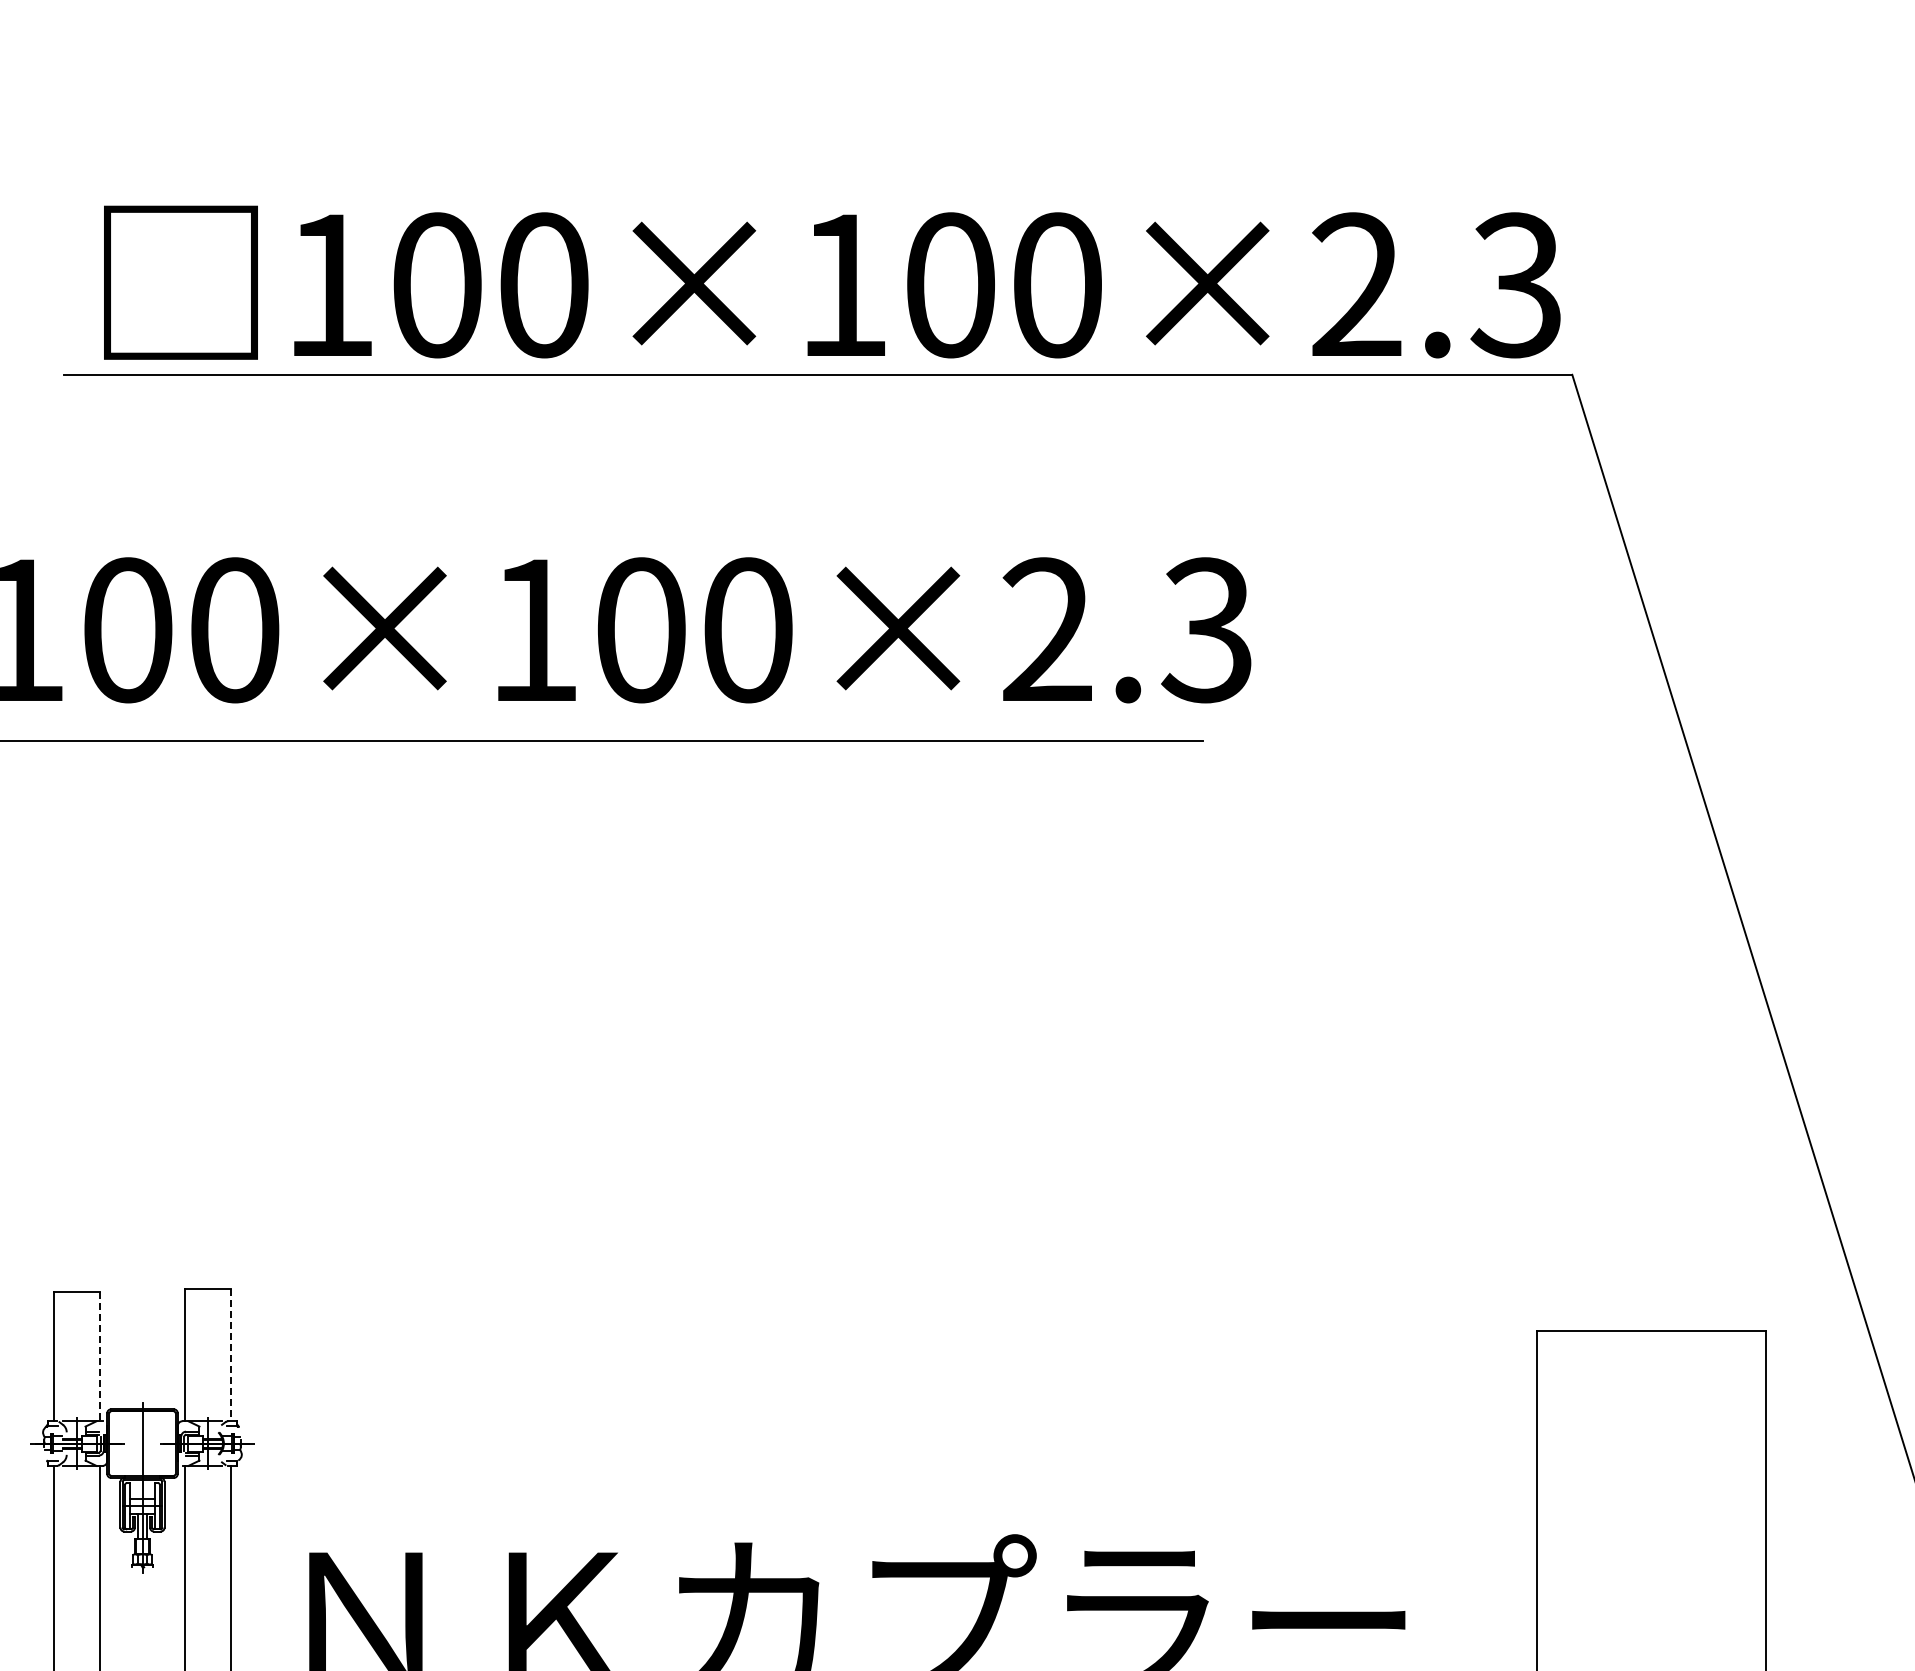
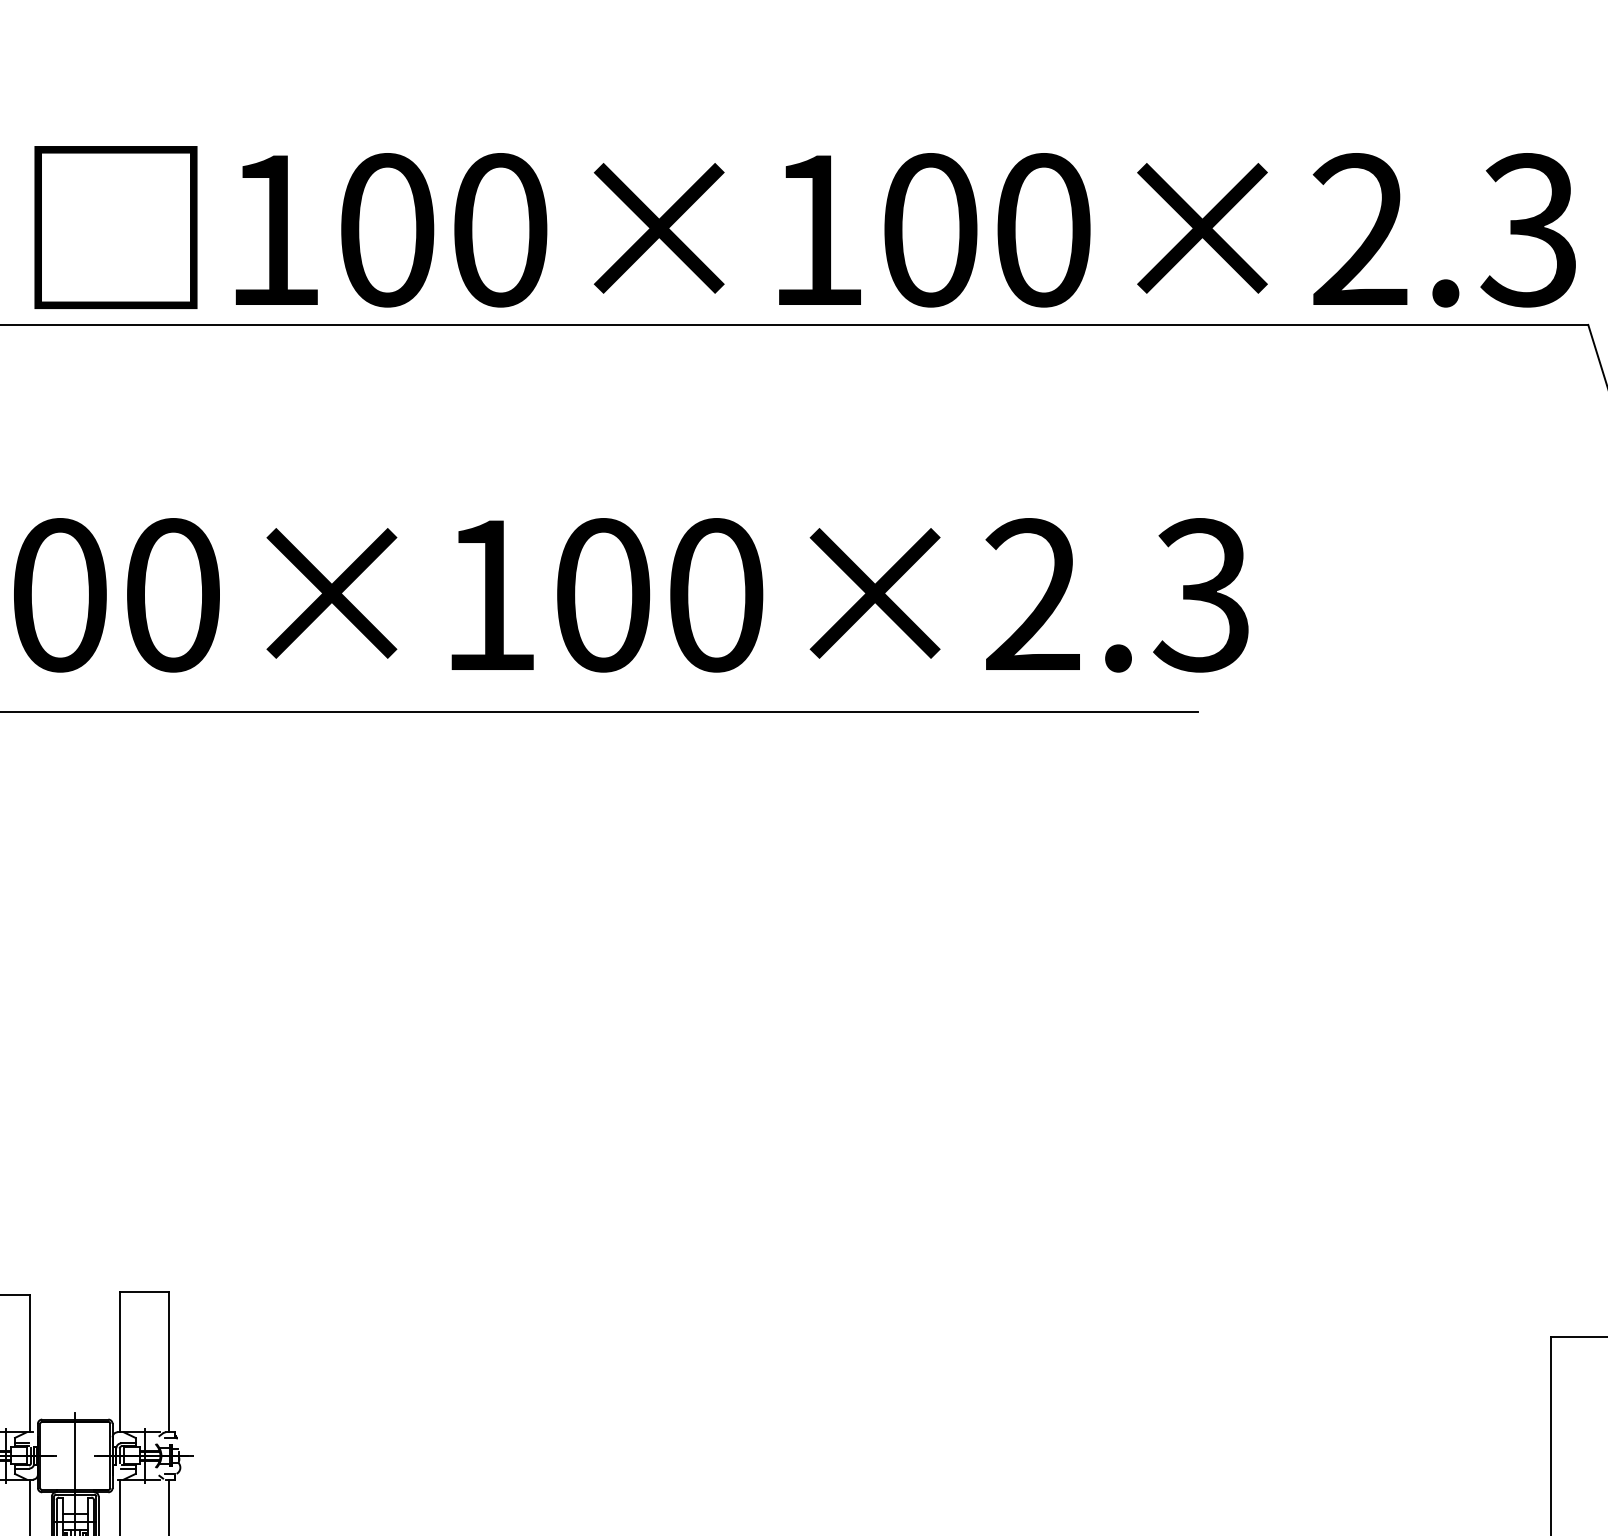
line: (230, 1355) -> (168, 1362), dashed -> solid
line: (99, 1356) -> (29, 1363), dashed -> solid

